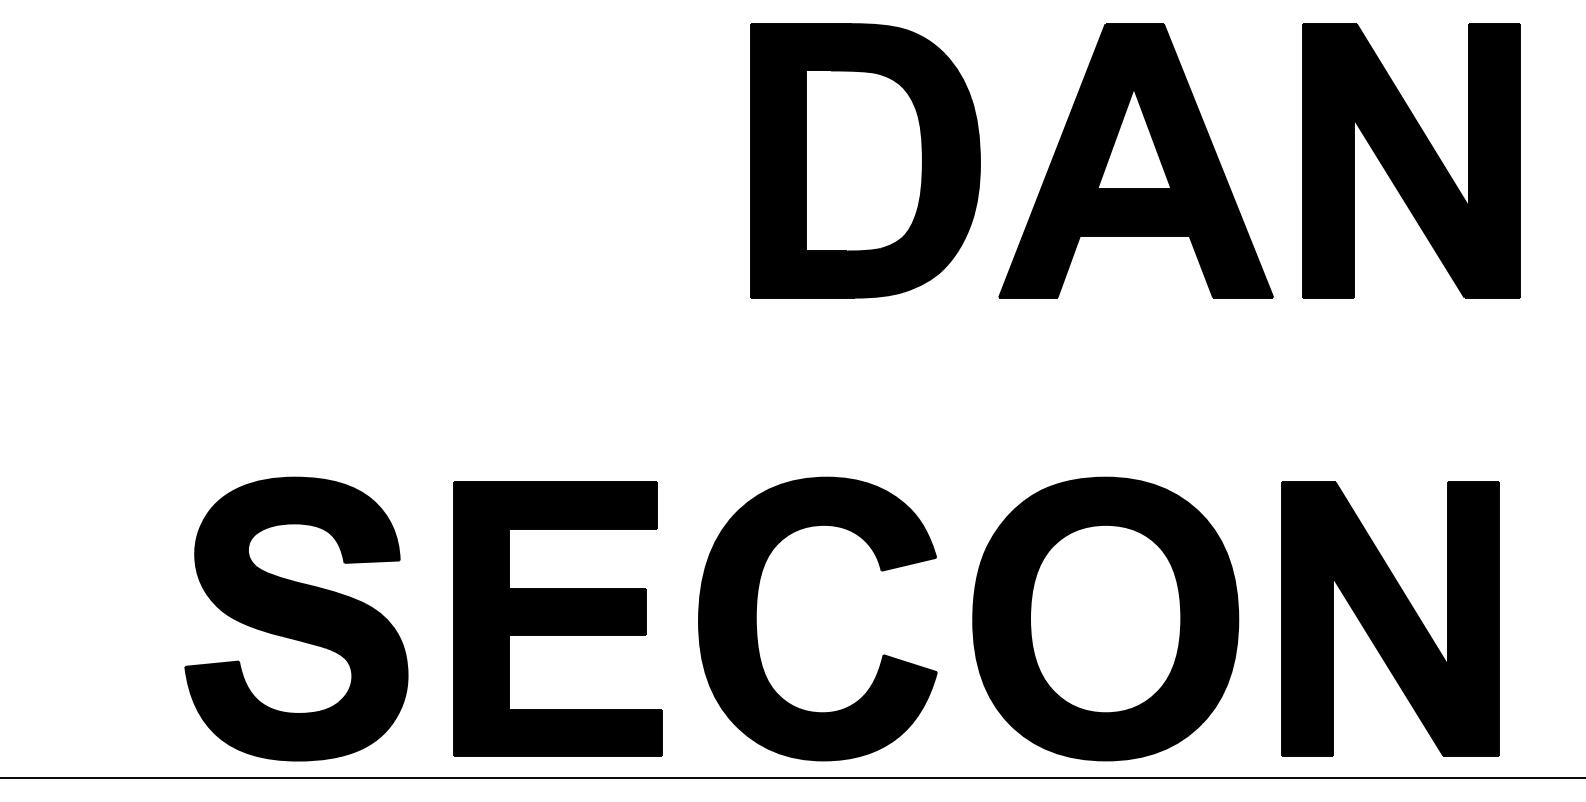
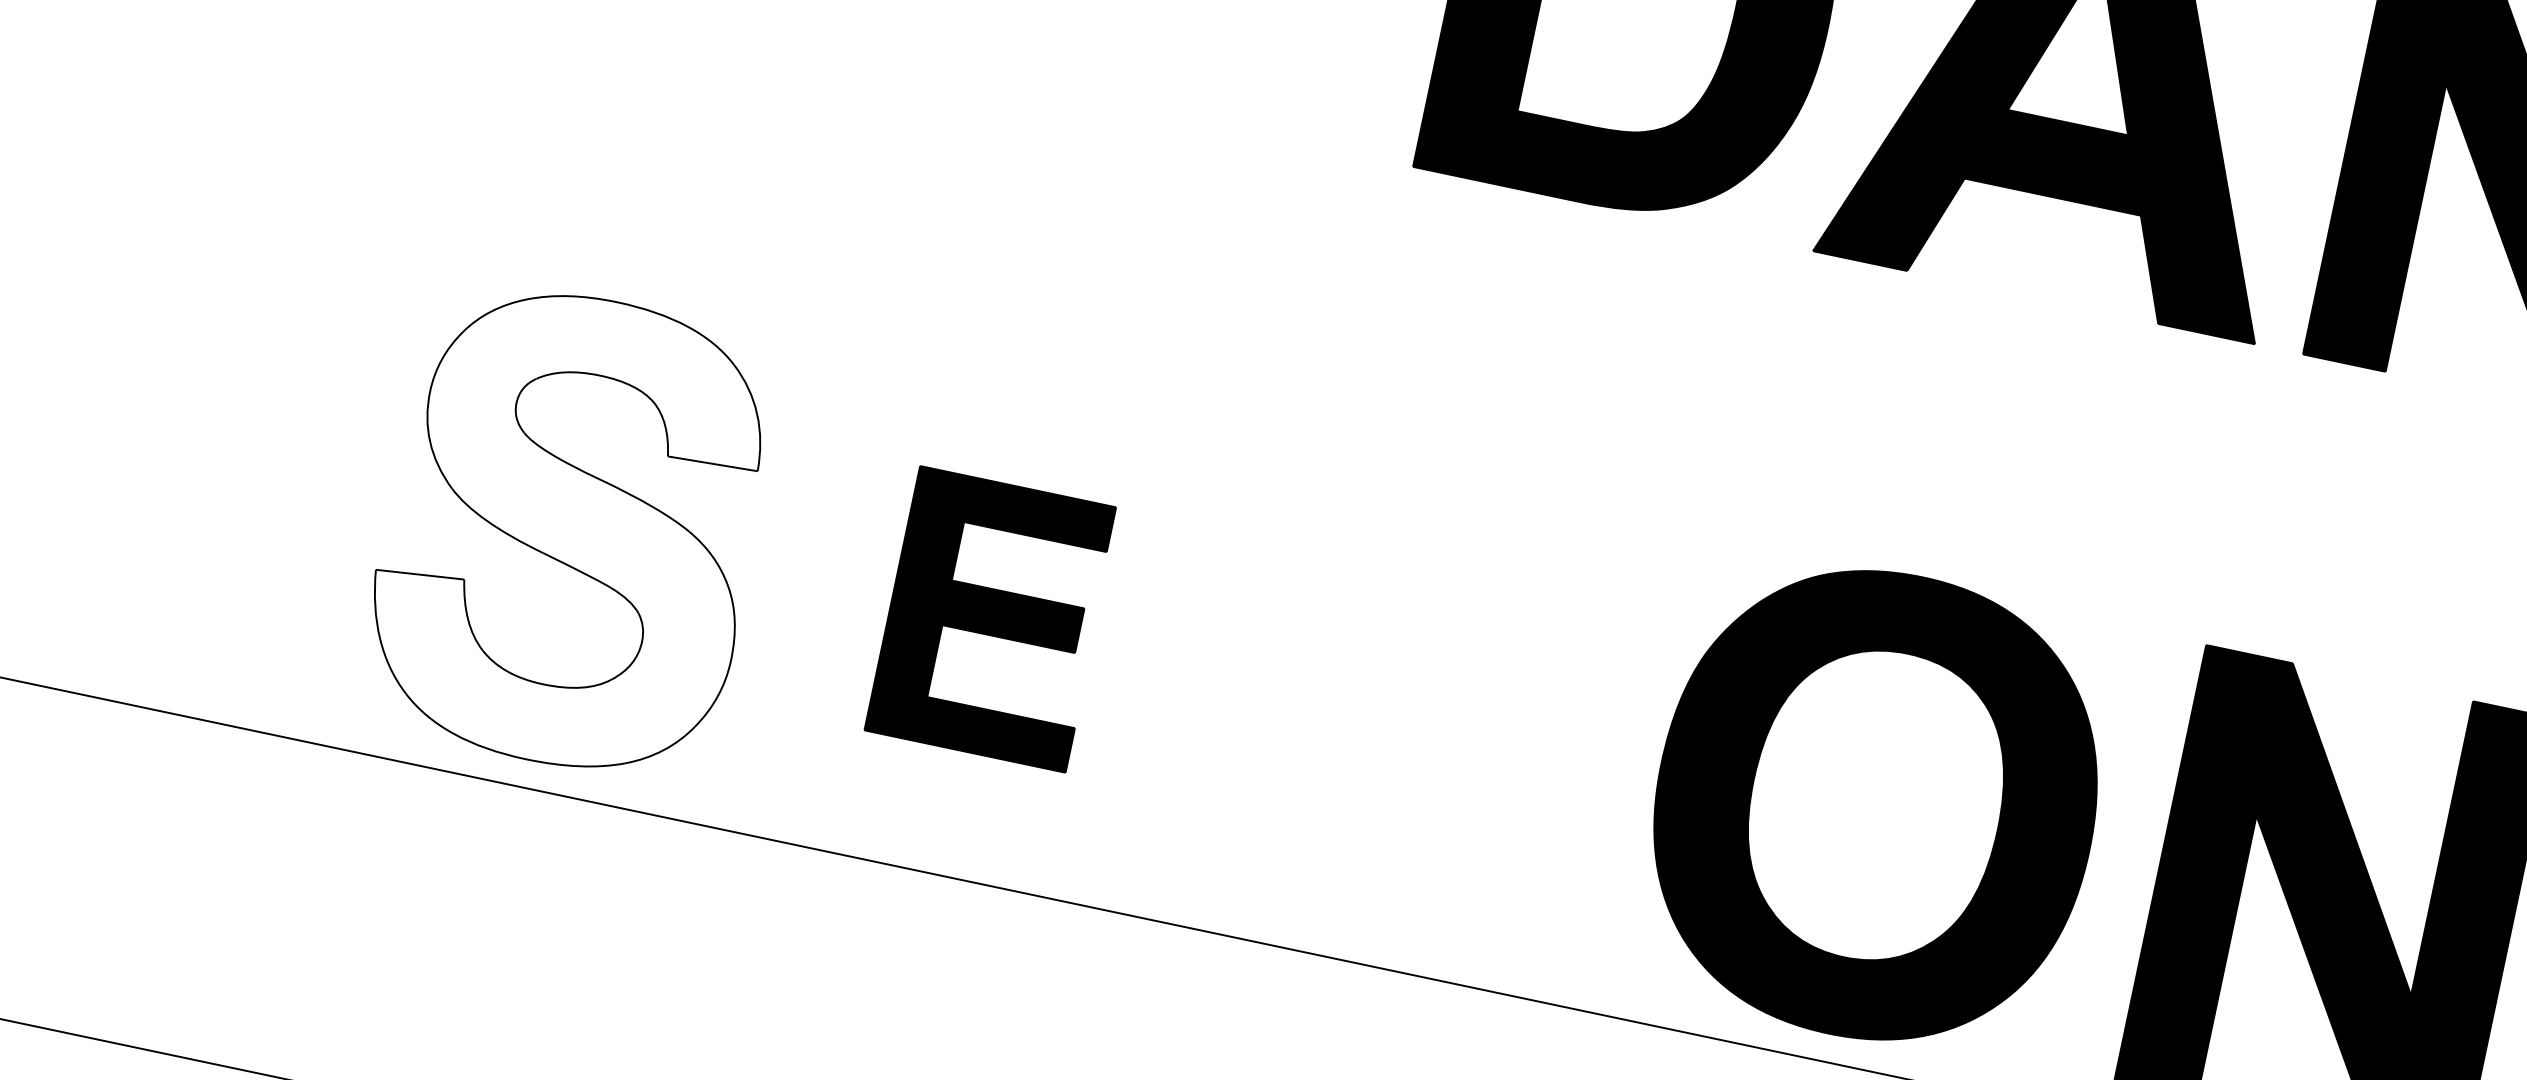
fill: (296, 618) -> (571, 529), removed
part: (557, 618) -> (992, 618), size x0.6
part: (756, 618) -> (1313, 685), removed

